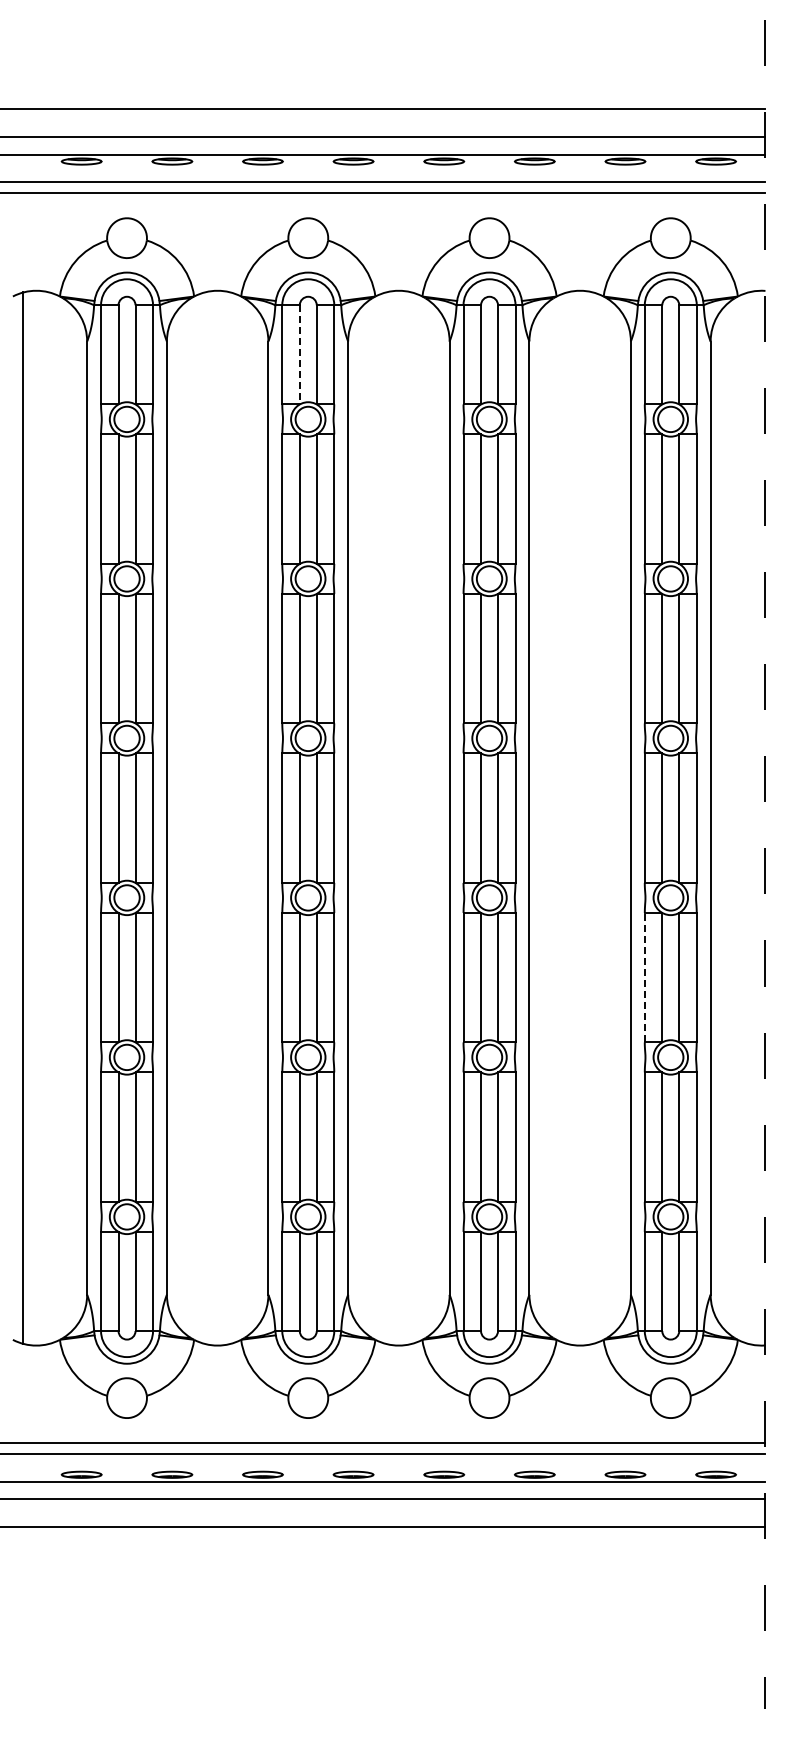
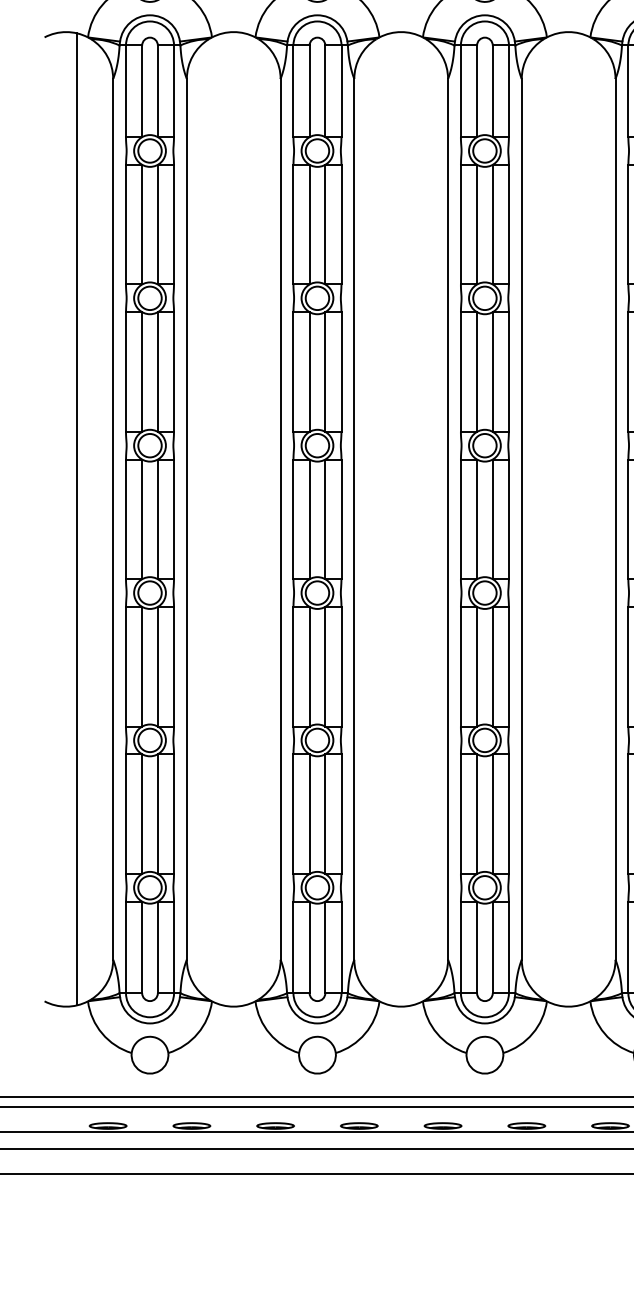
line: (299, 354) -> (309, 90), dashed -> solid
line: (22, 818) -> (76, 519), moved
line: (644, 977) -> (628, 666), dashed -> solid

